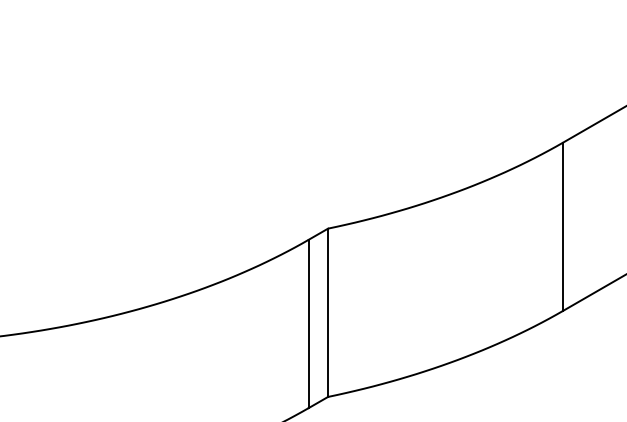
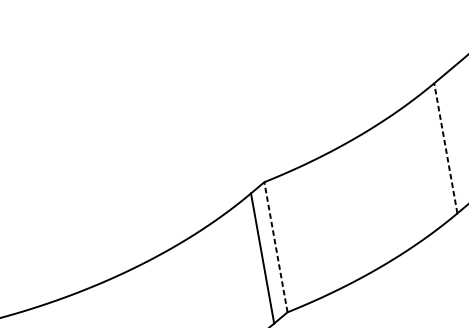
line: (563, 226) -> (446, 148), solid -> dashed
line: (328, 312) -> (276, 246), solid -> dashed

